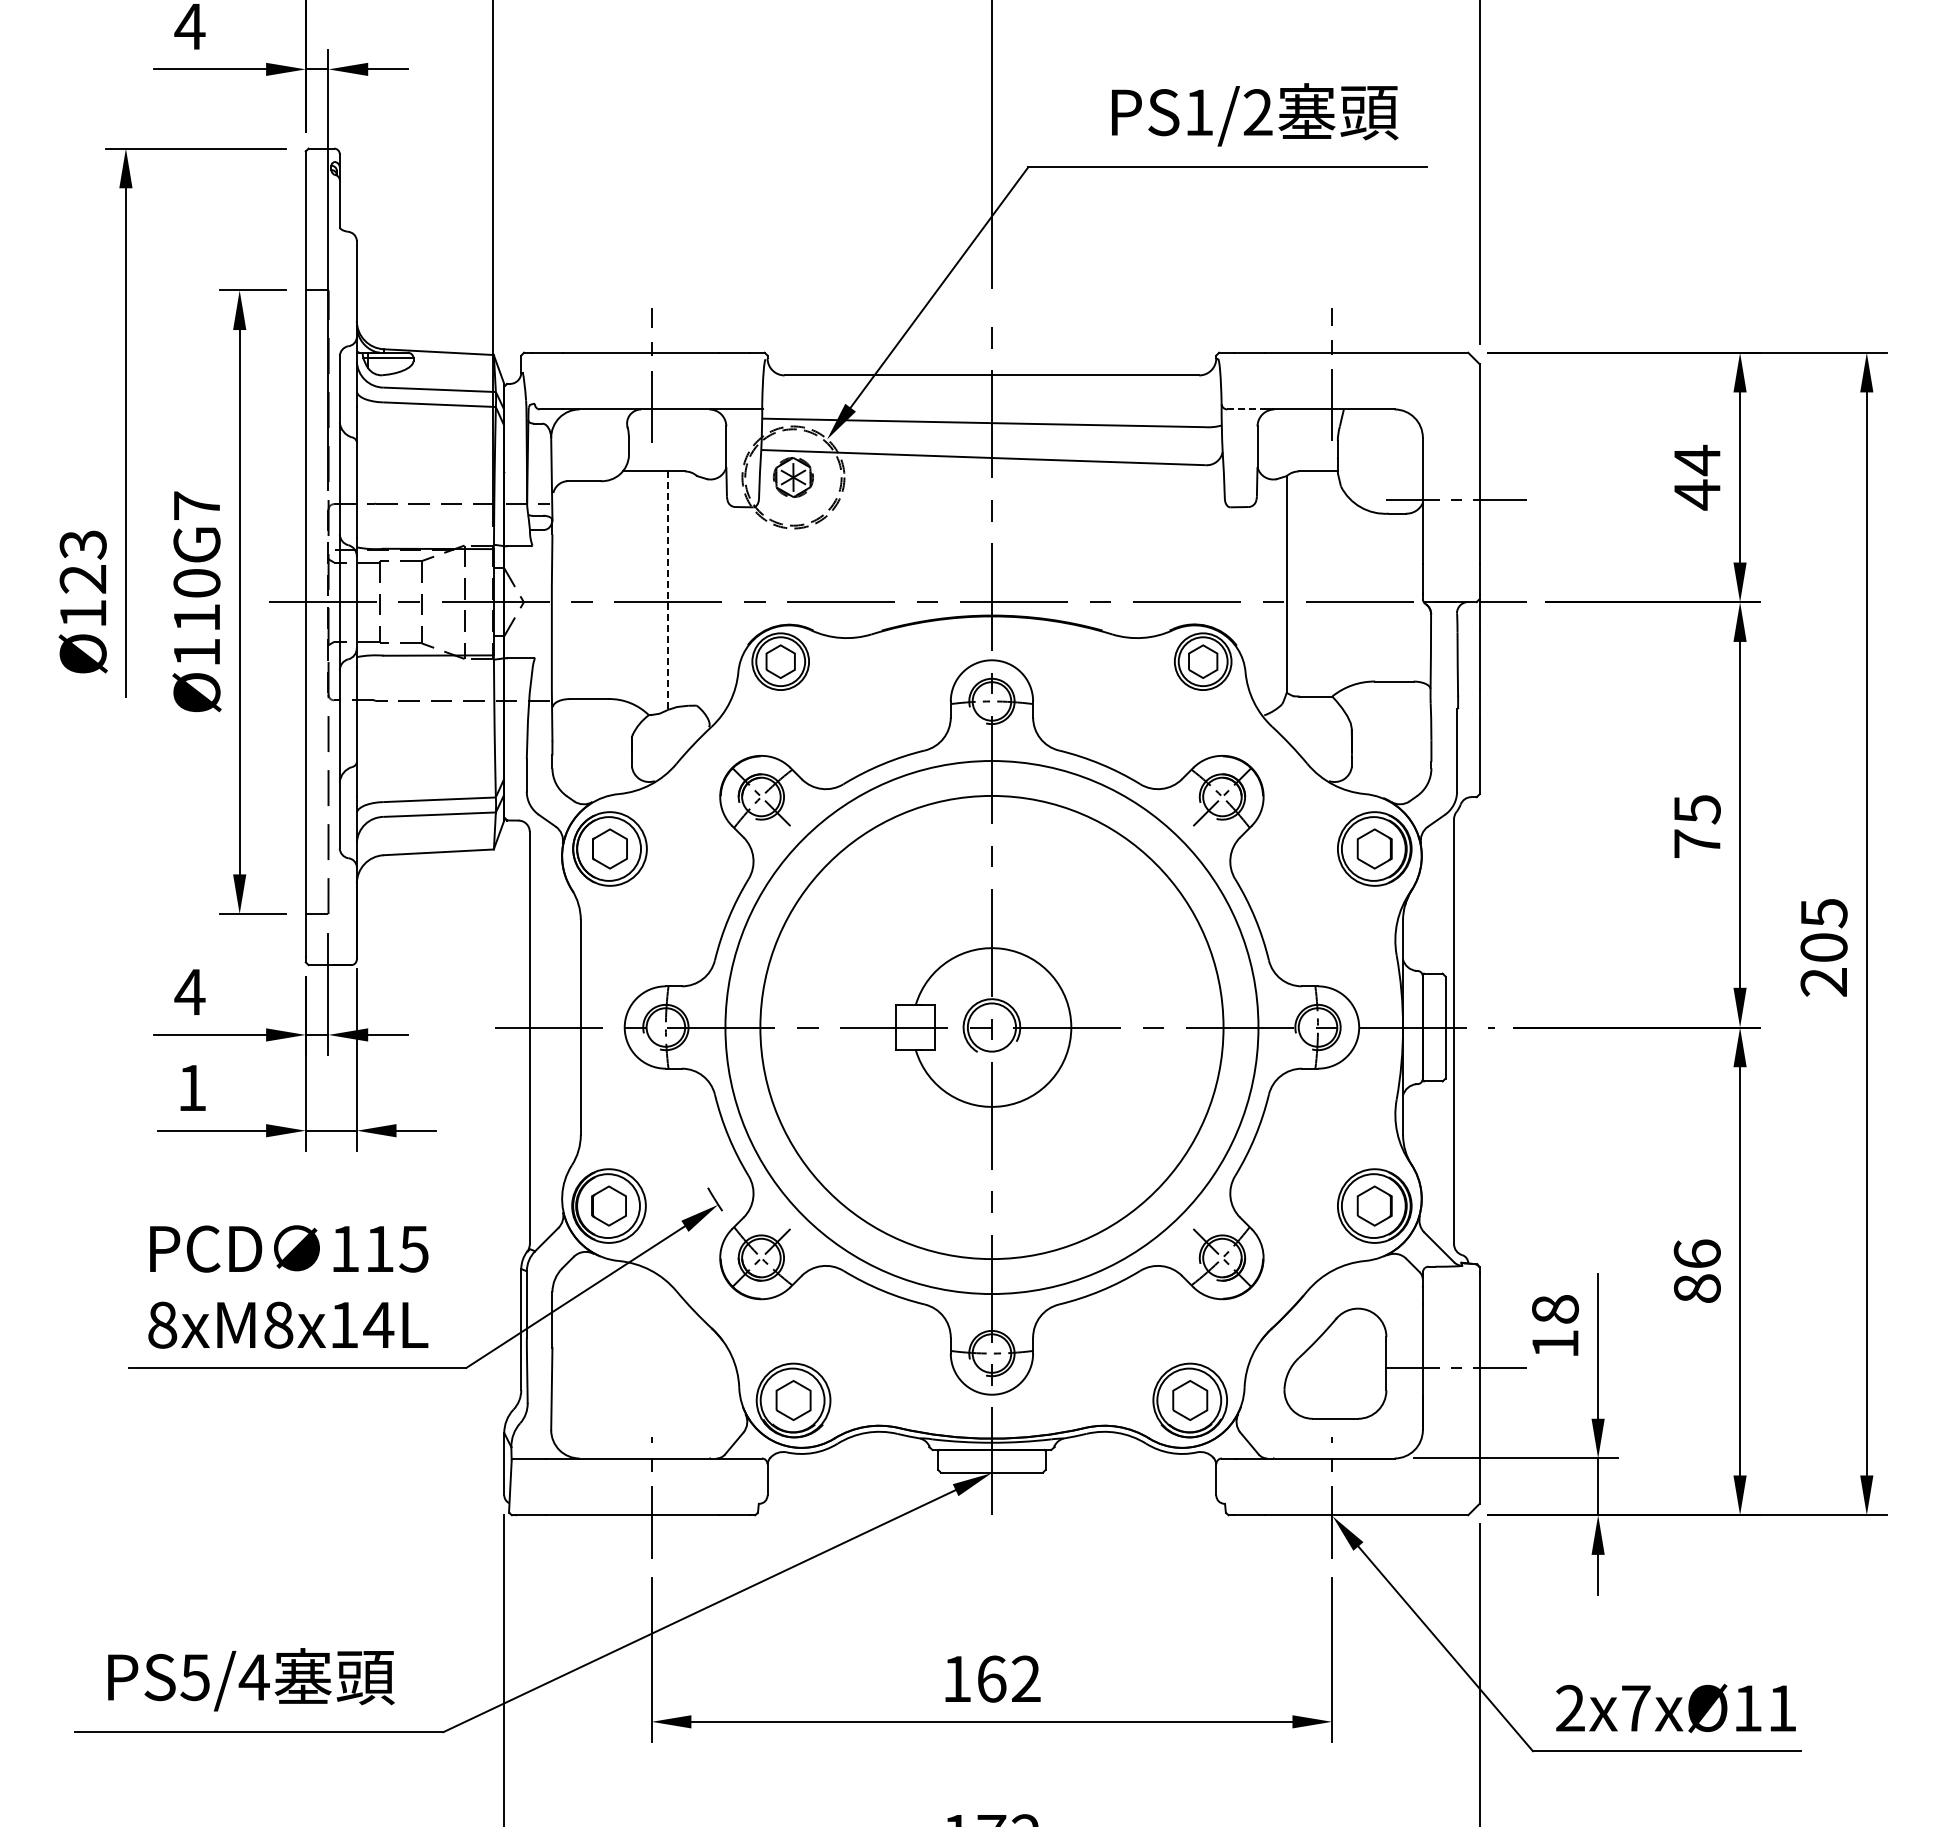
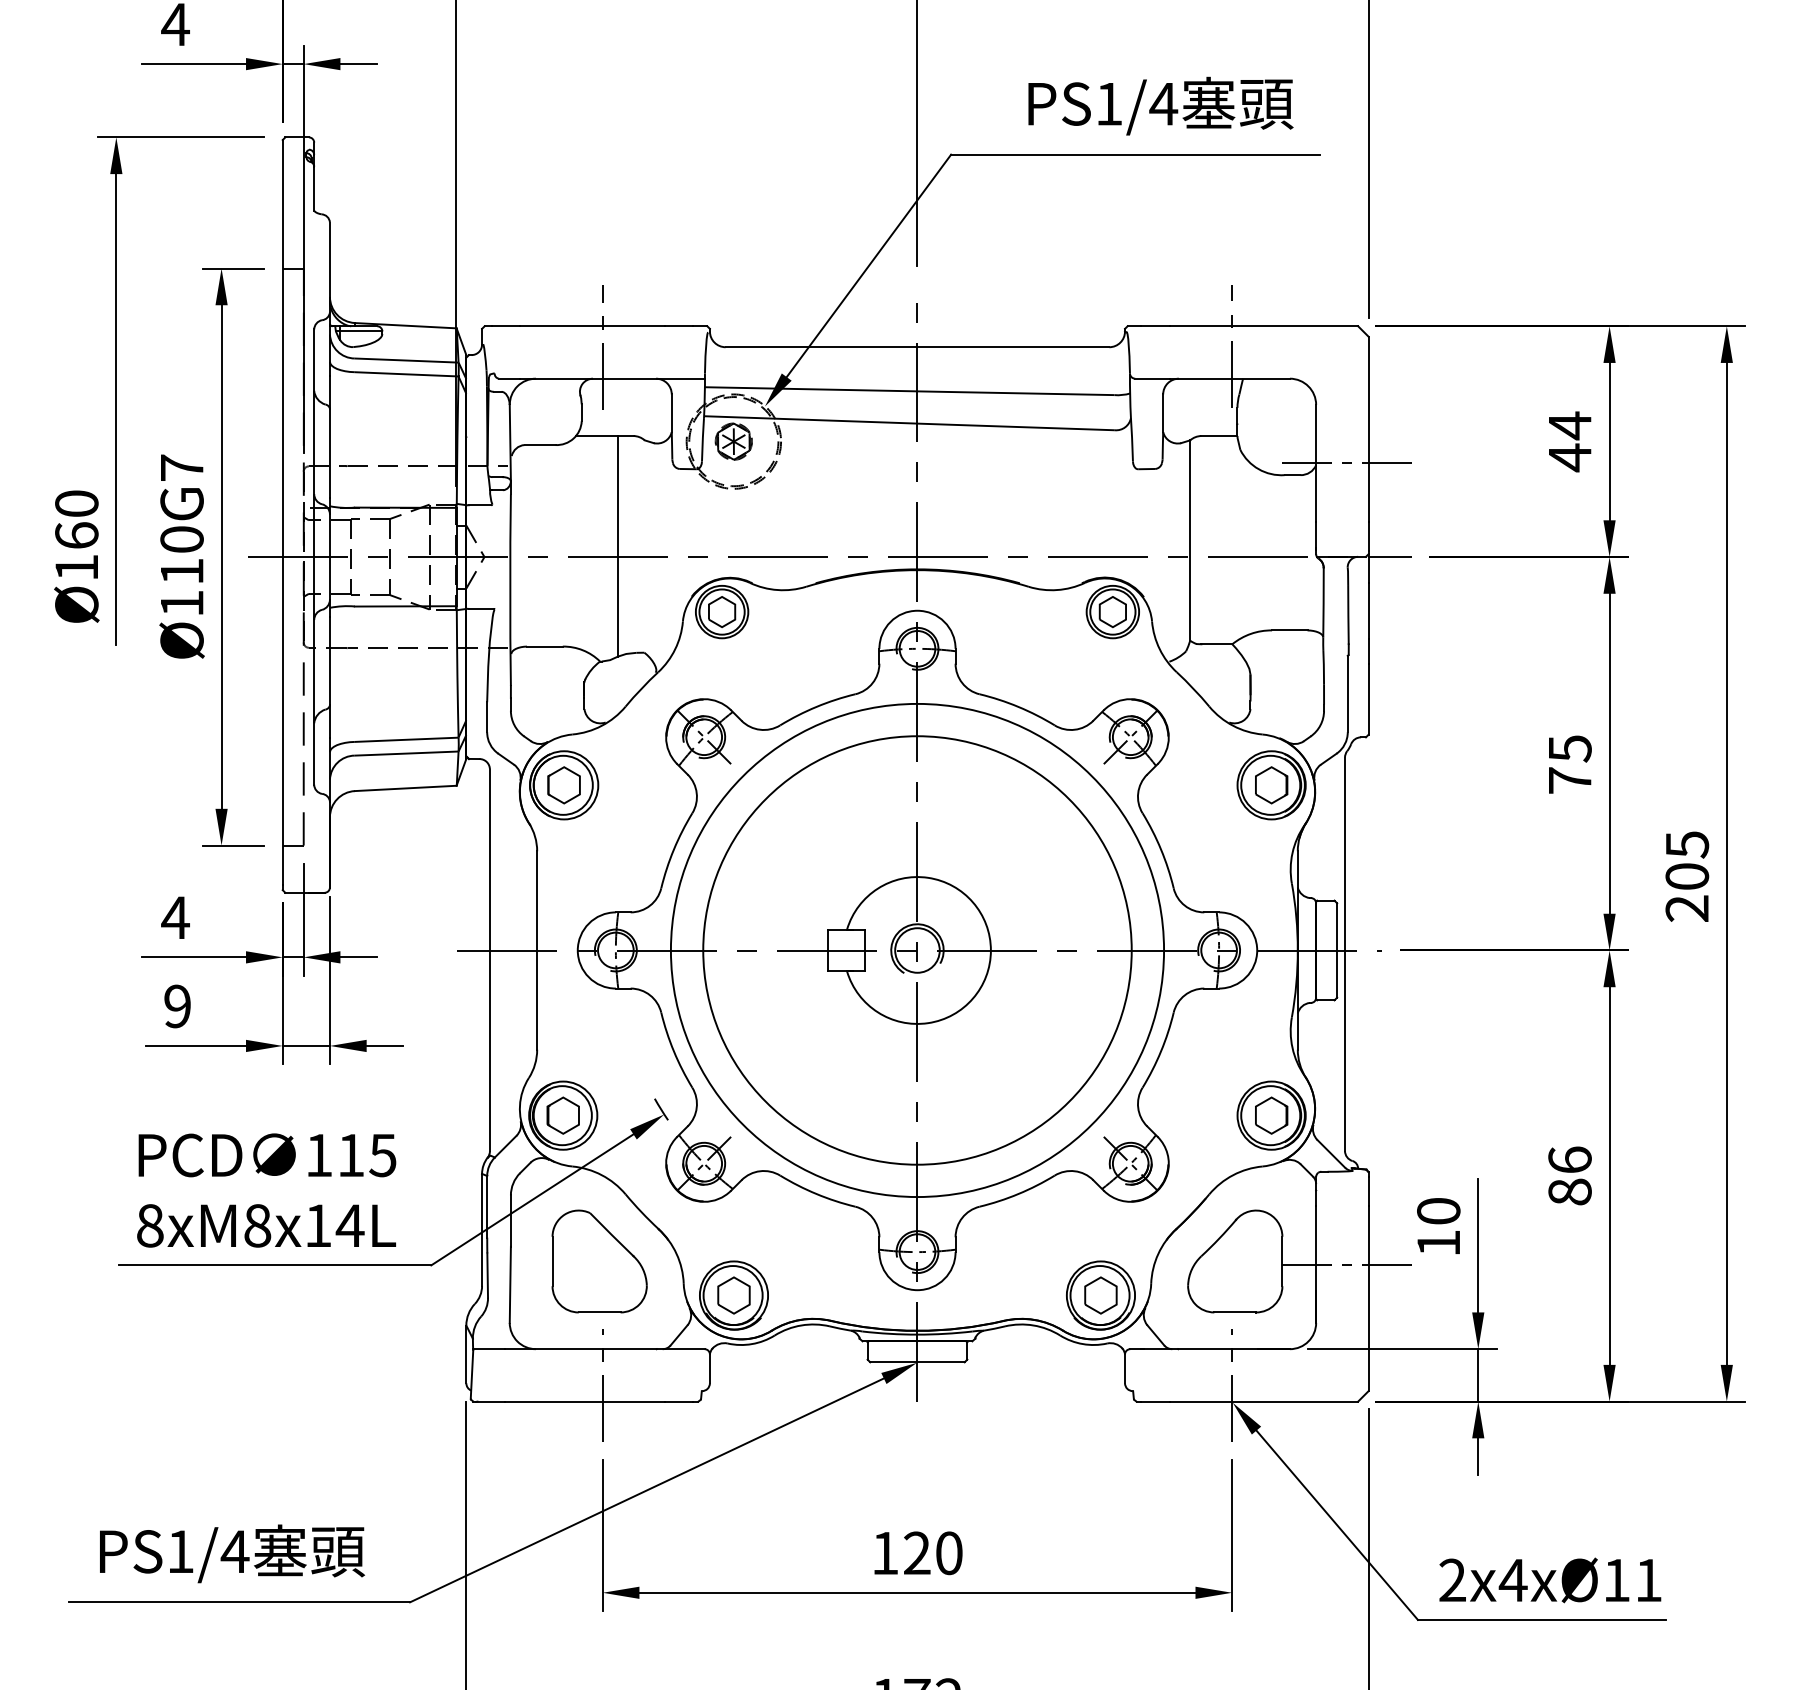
text: (1257, 112) -> (1163, 103), PS1/2 -> PS1/4
line: (1246, 409) -> (1152, 378), dashed -> solid
text: (82, 561) -> (76, 519), Ø123 -> Ø160
line: (668, 591) -> (618, 547), dashed -> solid
text: (192, 1087) -> (177, 1005), 1 -> 9
text: (1554, 1309) -> (1437, 1211), 18 -> 10
part: (648, 1363) -> (599, 1261), added
text: (194, 1677) -> (179, 1551), PS5/4 -> PS1/4
text: (1008, 1678) -> (932, 1552), 162 -> 120
text: (1635, 1708) -> (1512, 1580), 2x7xØ11 -> 2x4xØ11

